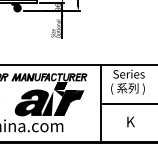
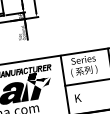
fill: (68, 102) -> (40, 88), removed
text: (130, 121) -> (77, 97), moved

